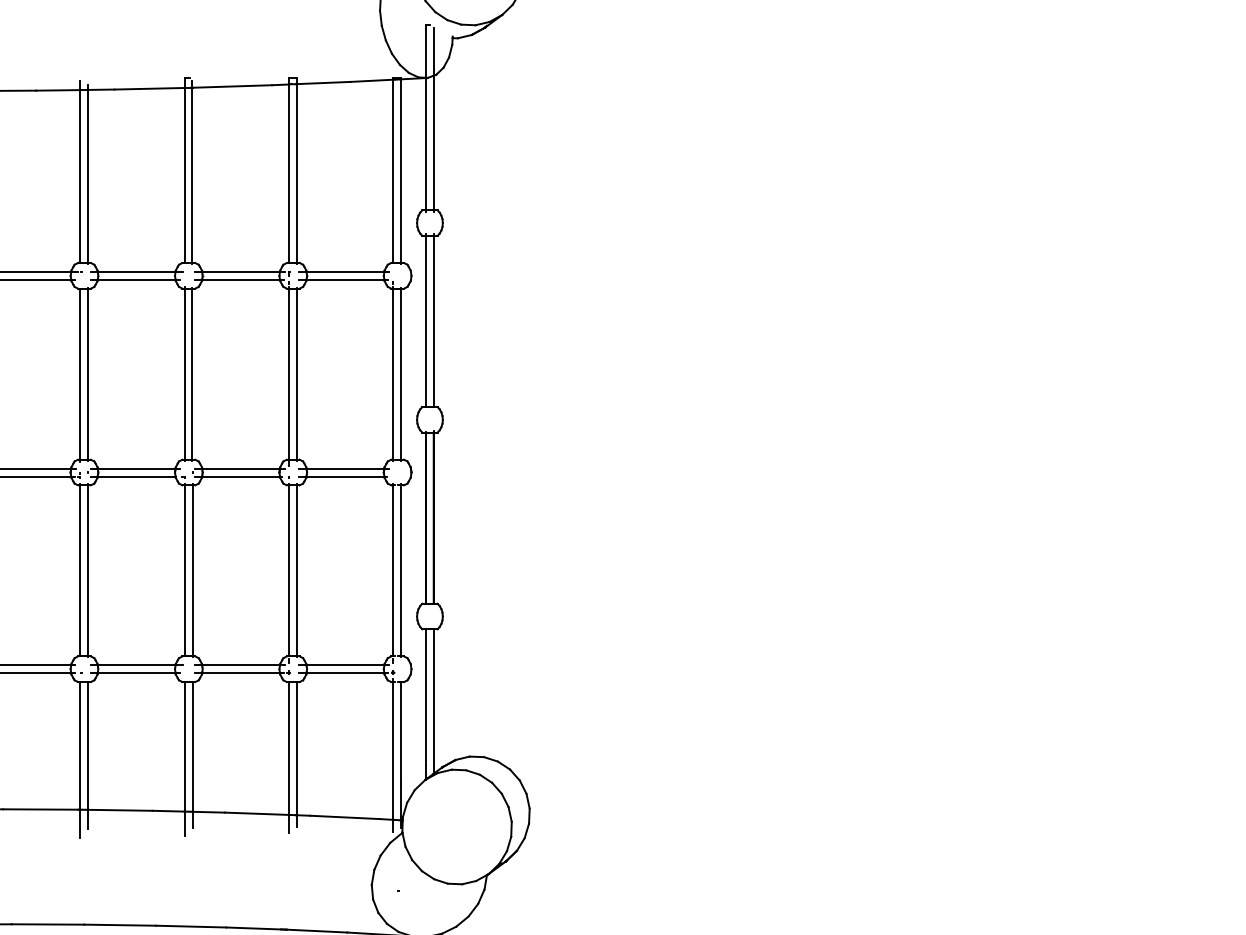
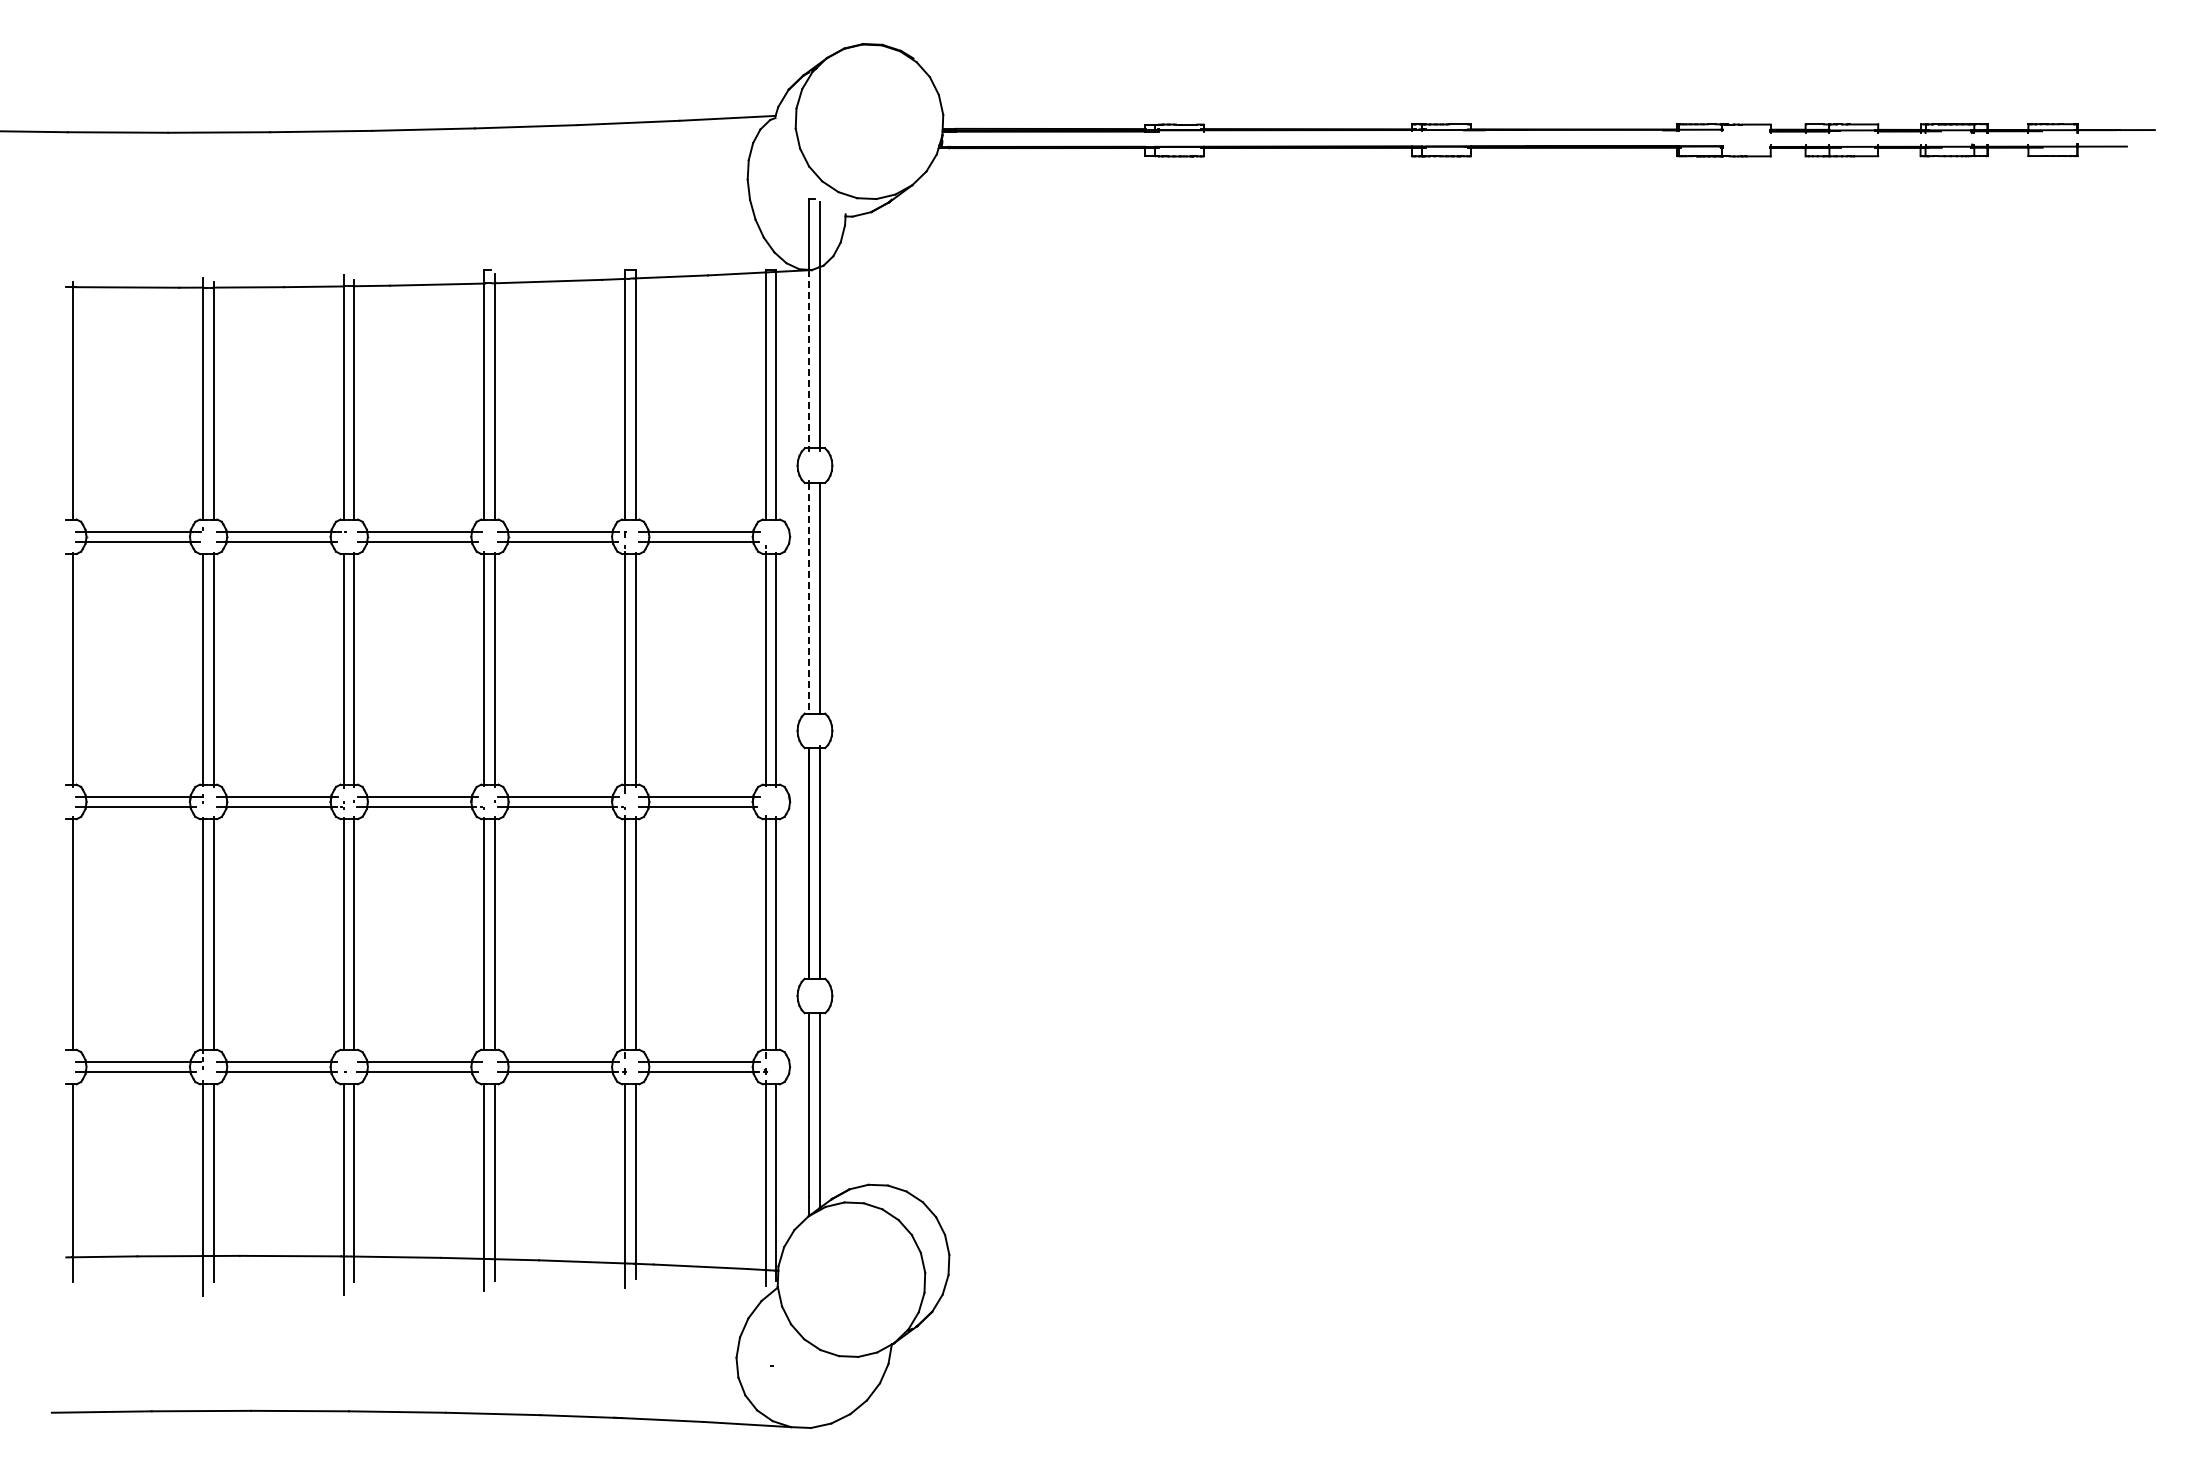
line: (425, 144) -> (809, 359), solid -> dashed
line: (425, 321) -> (809, 598), solid -> dashed

